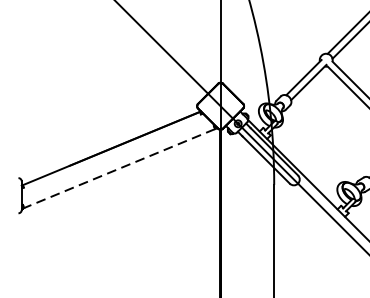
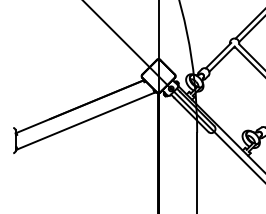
line: (118, 169) -> (85, 121), dashed -> solid

